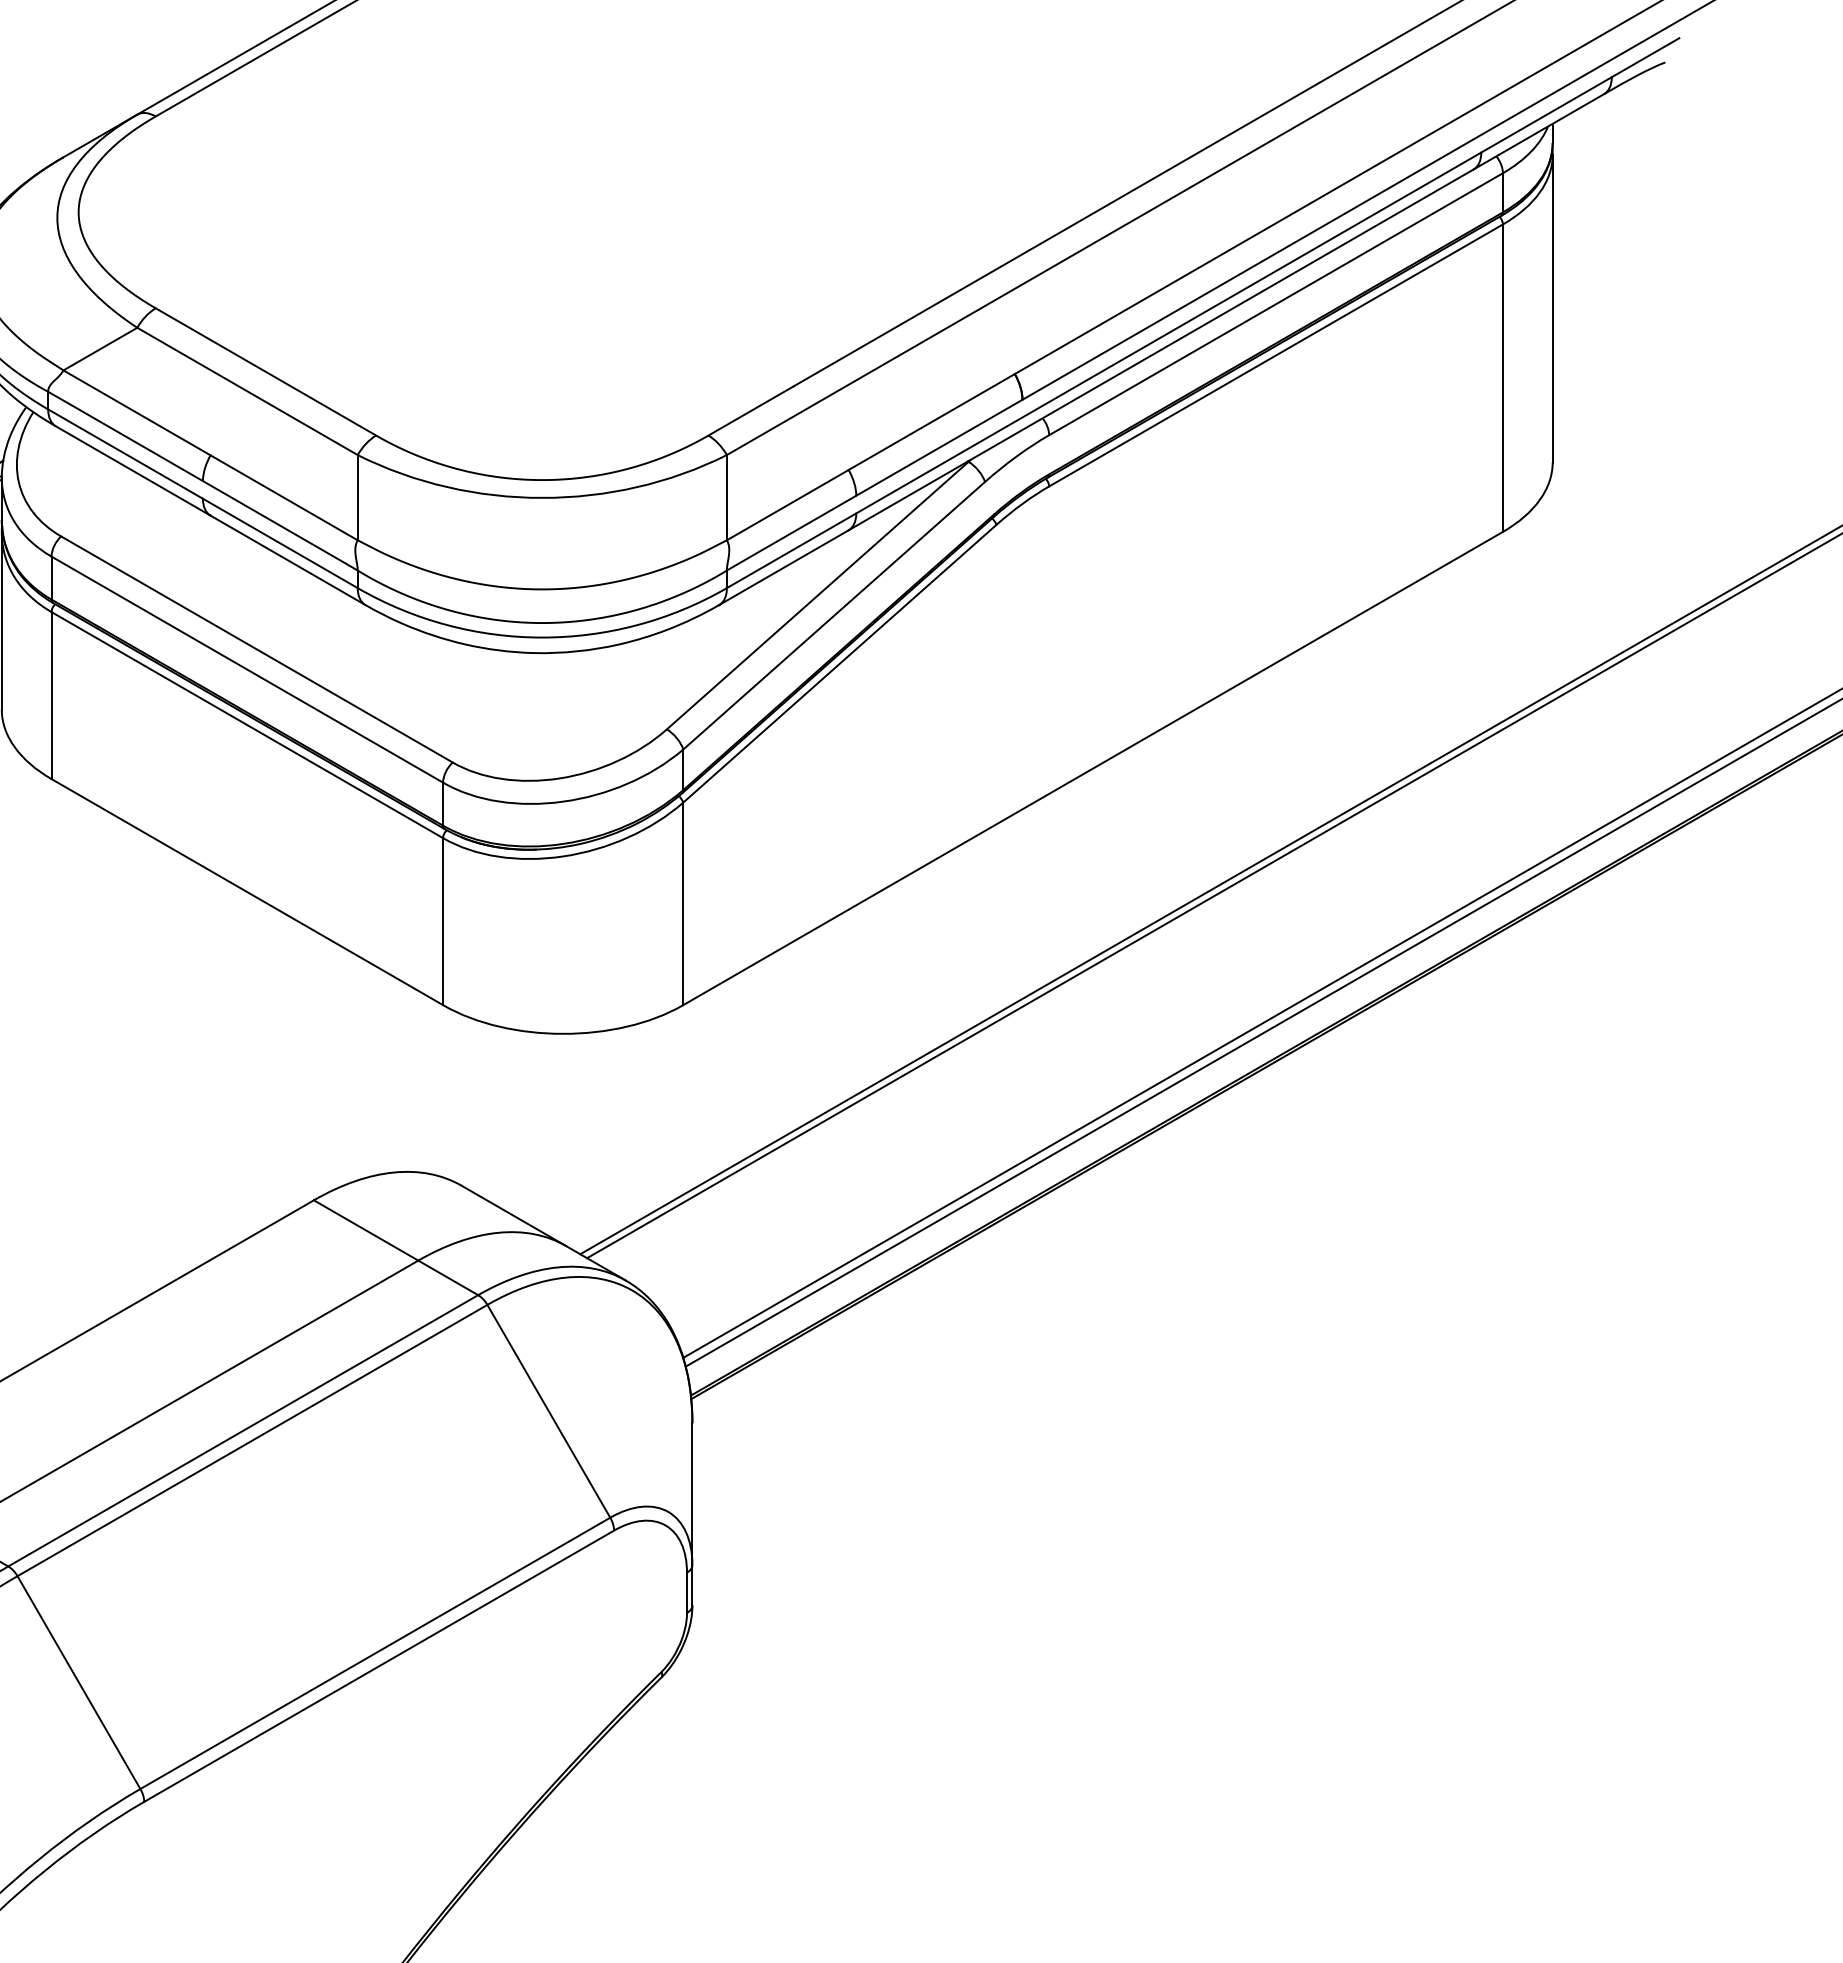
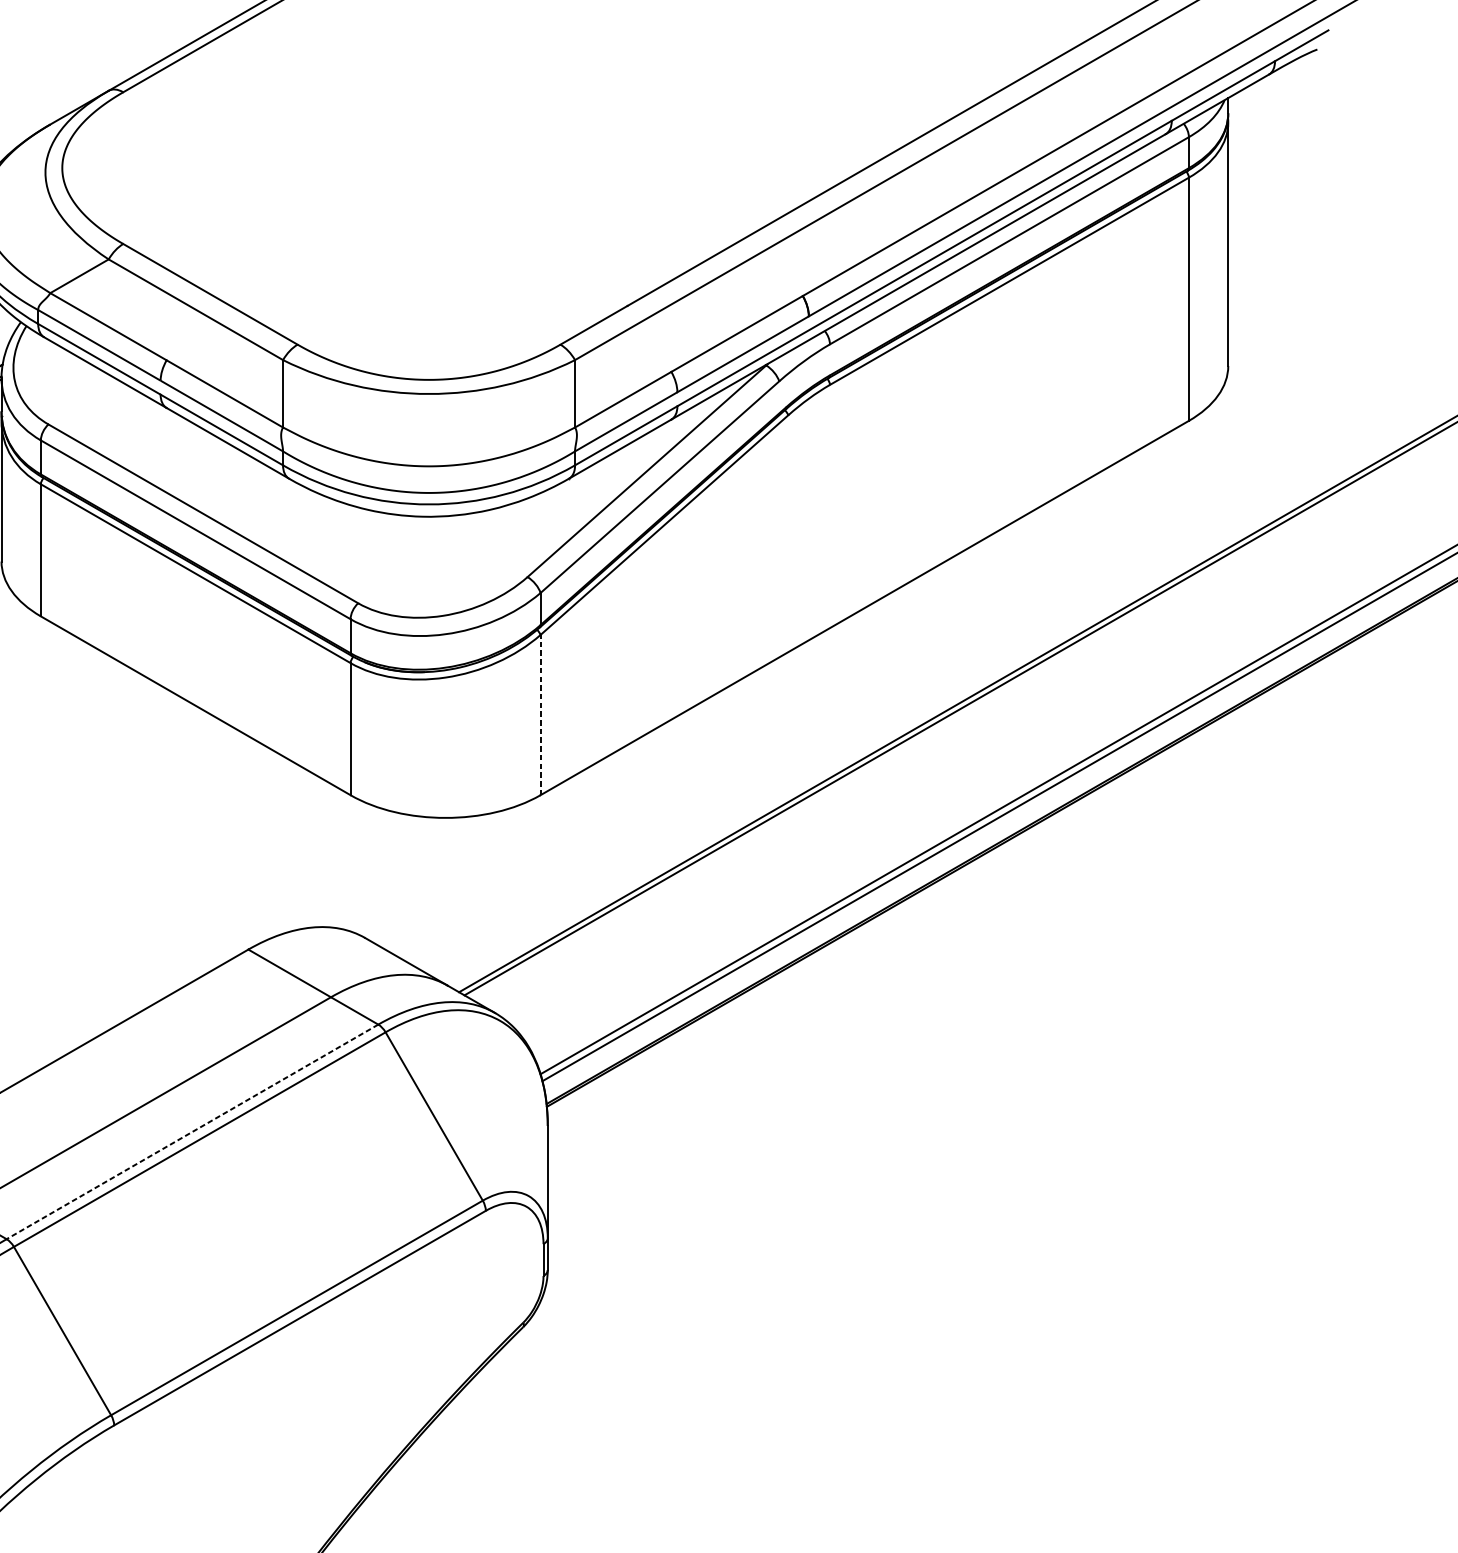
line: (683, 903) -> (540, 714), solid -> dashed
line: (242, 1431) -> (191, 1132), solid -> dashed

